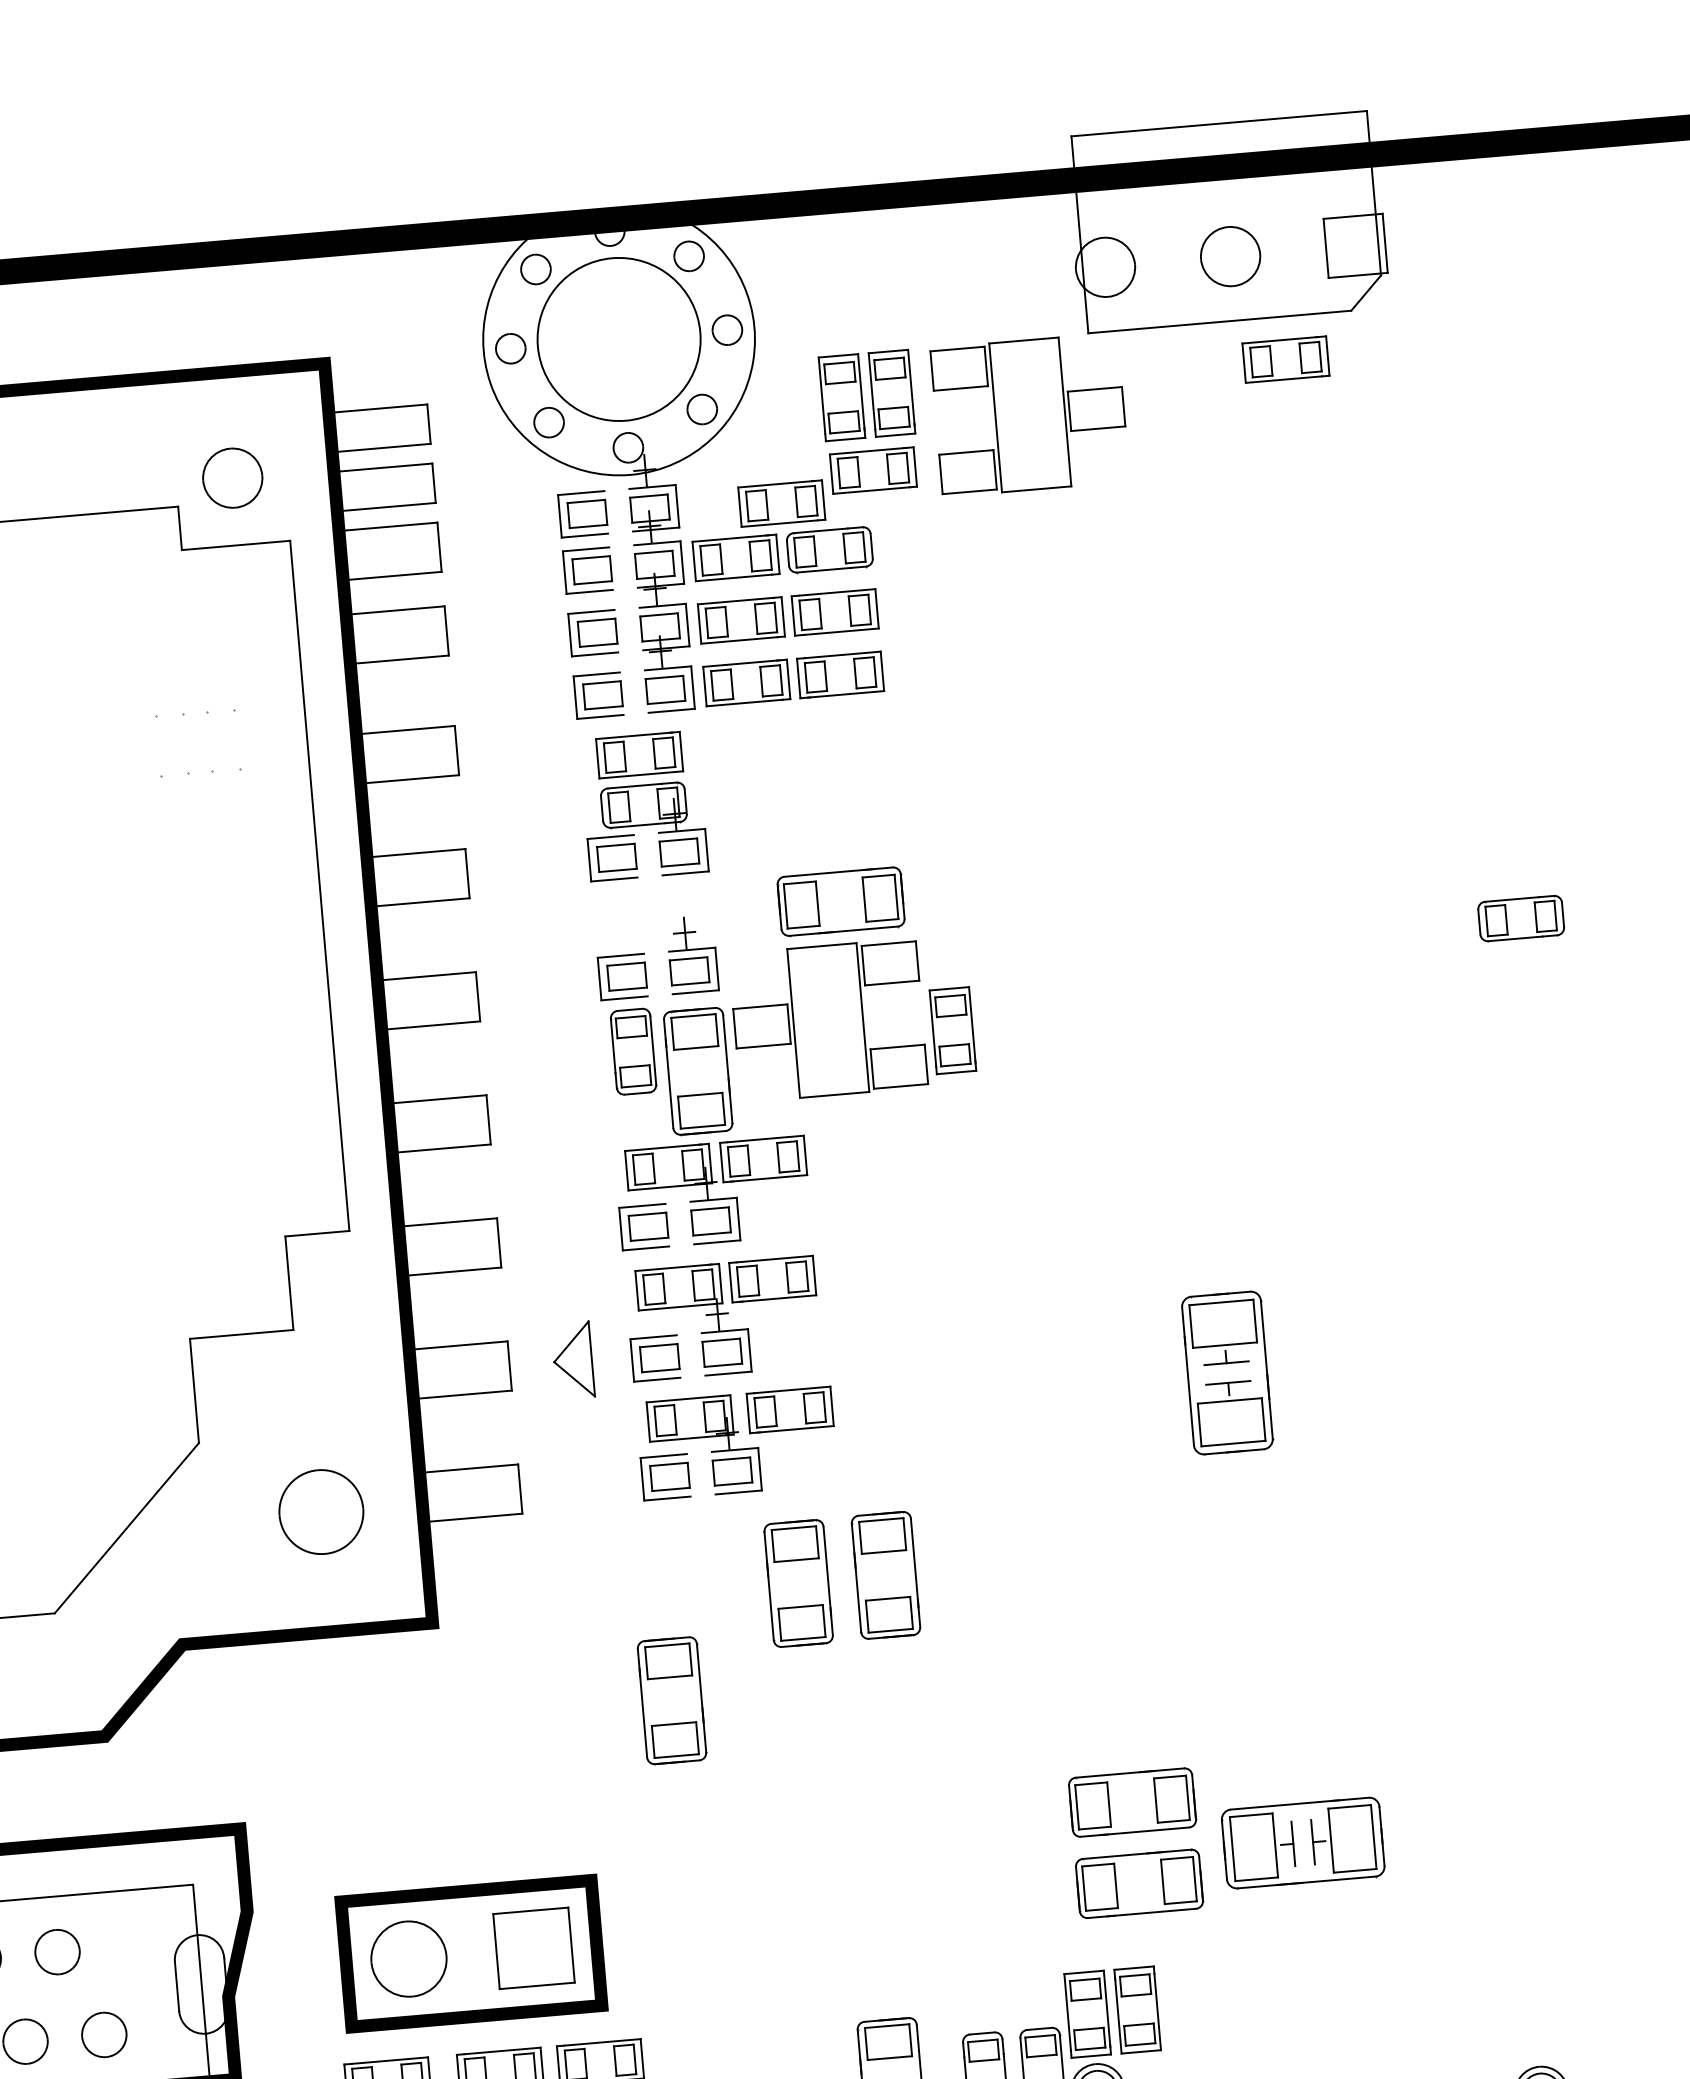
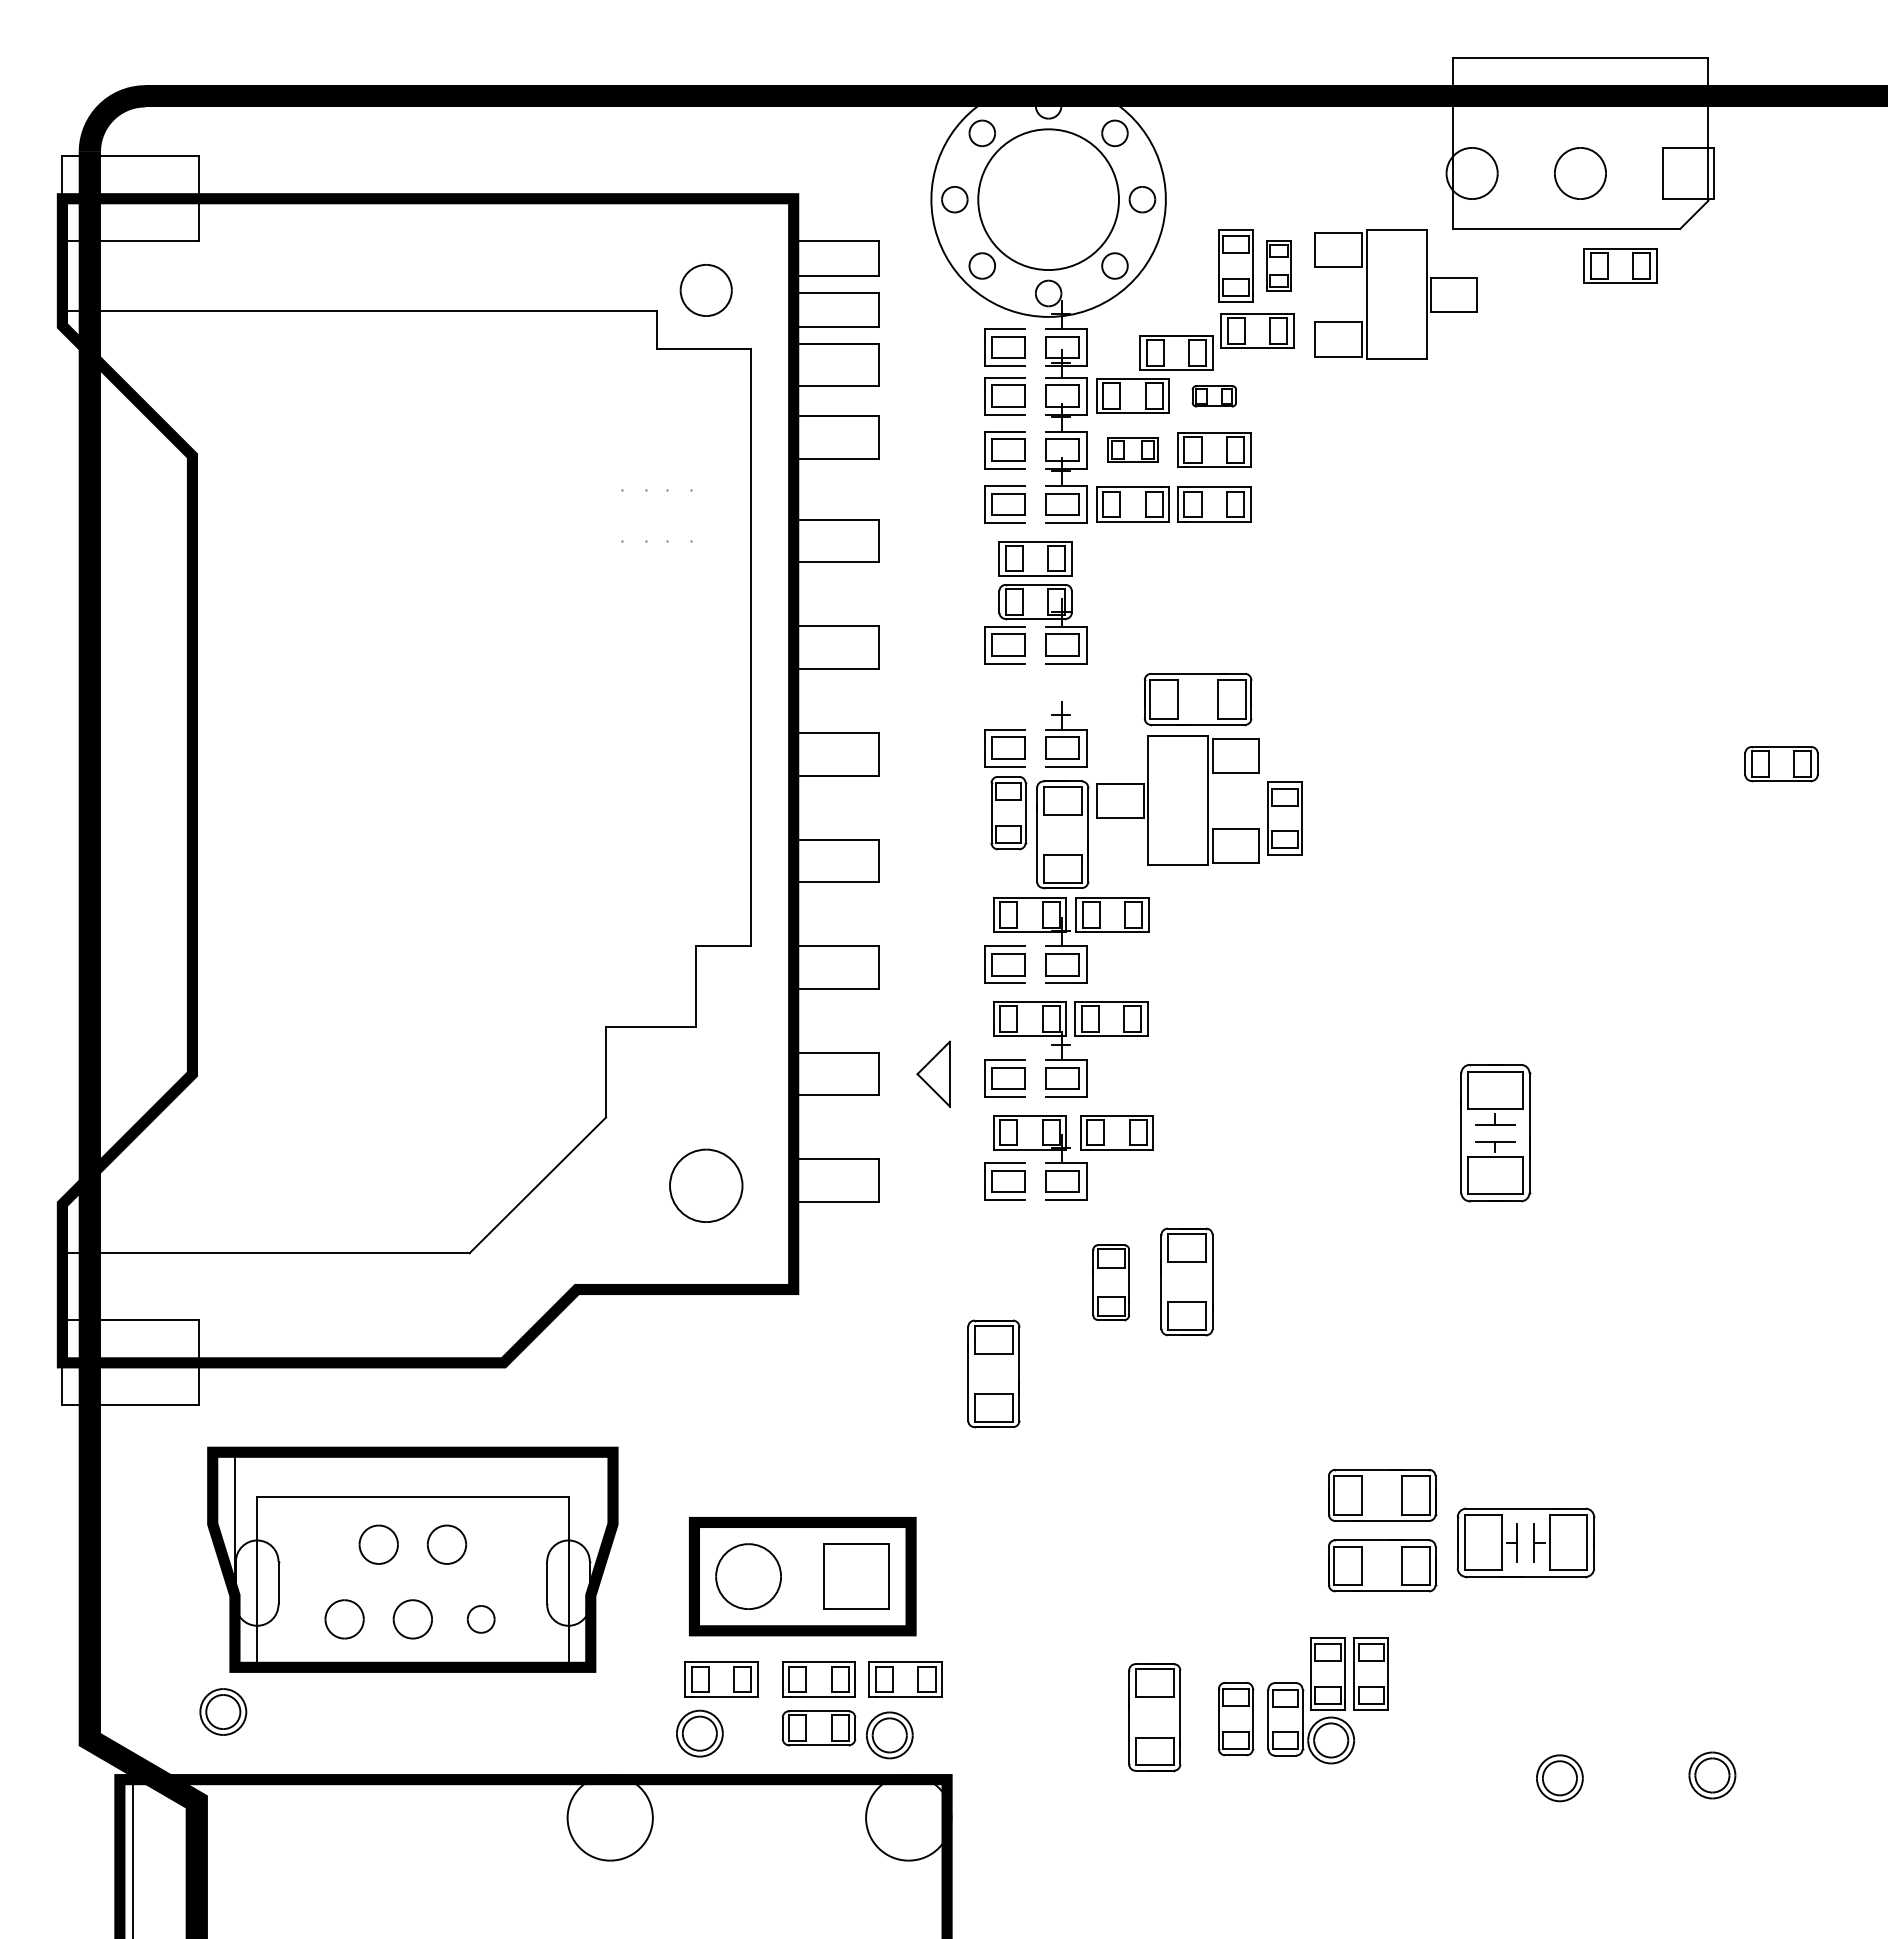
part: (891, 392) -> (1278, 265), size x0.7
part: (830, 550) -> (1214, 396), size x0.6
part: (740, 619) -> (1132, 449), size x0.7
part: (797, 1583) -> (1110, 1282), size x0.7
part: (104, 2035) -> (481, 1619), size x0.7

